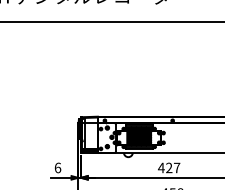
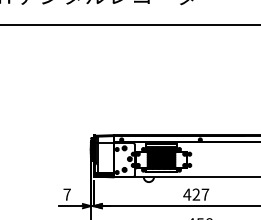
text: (57, 167) -> (66, 194), 6 -> 7

